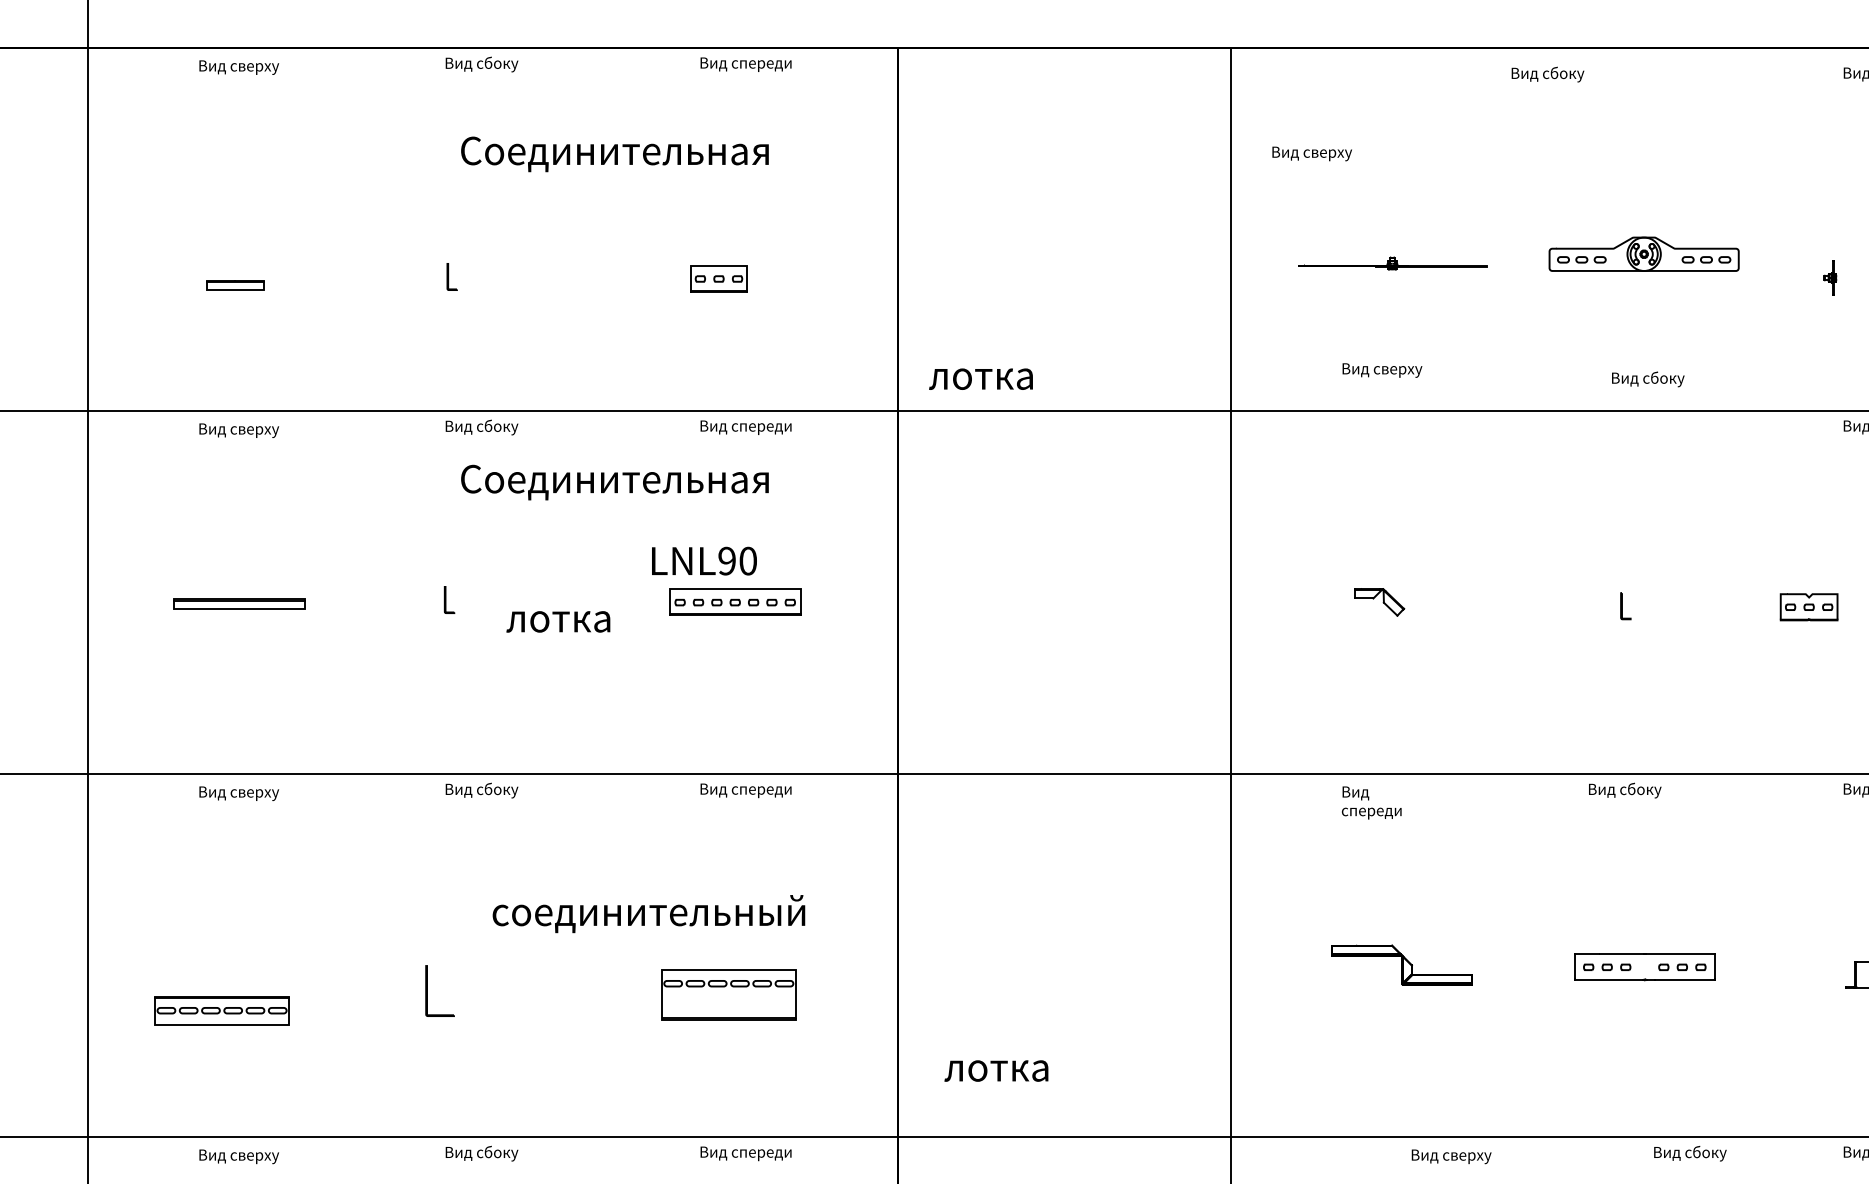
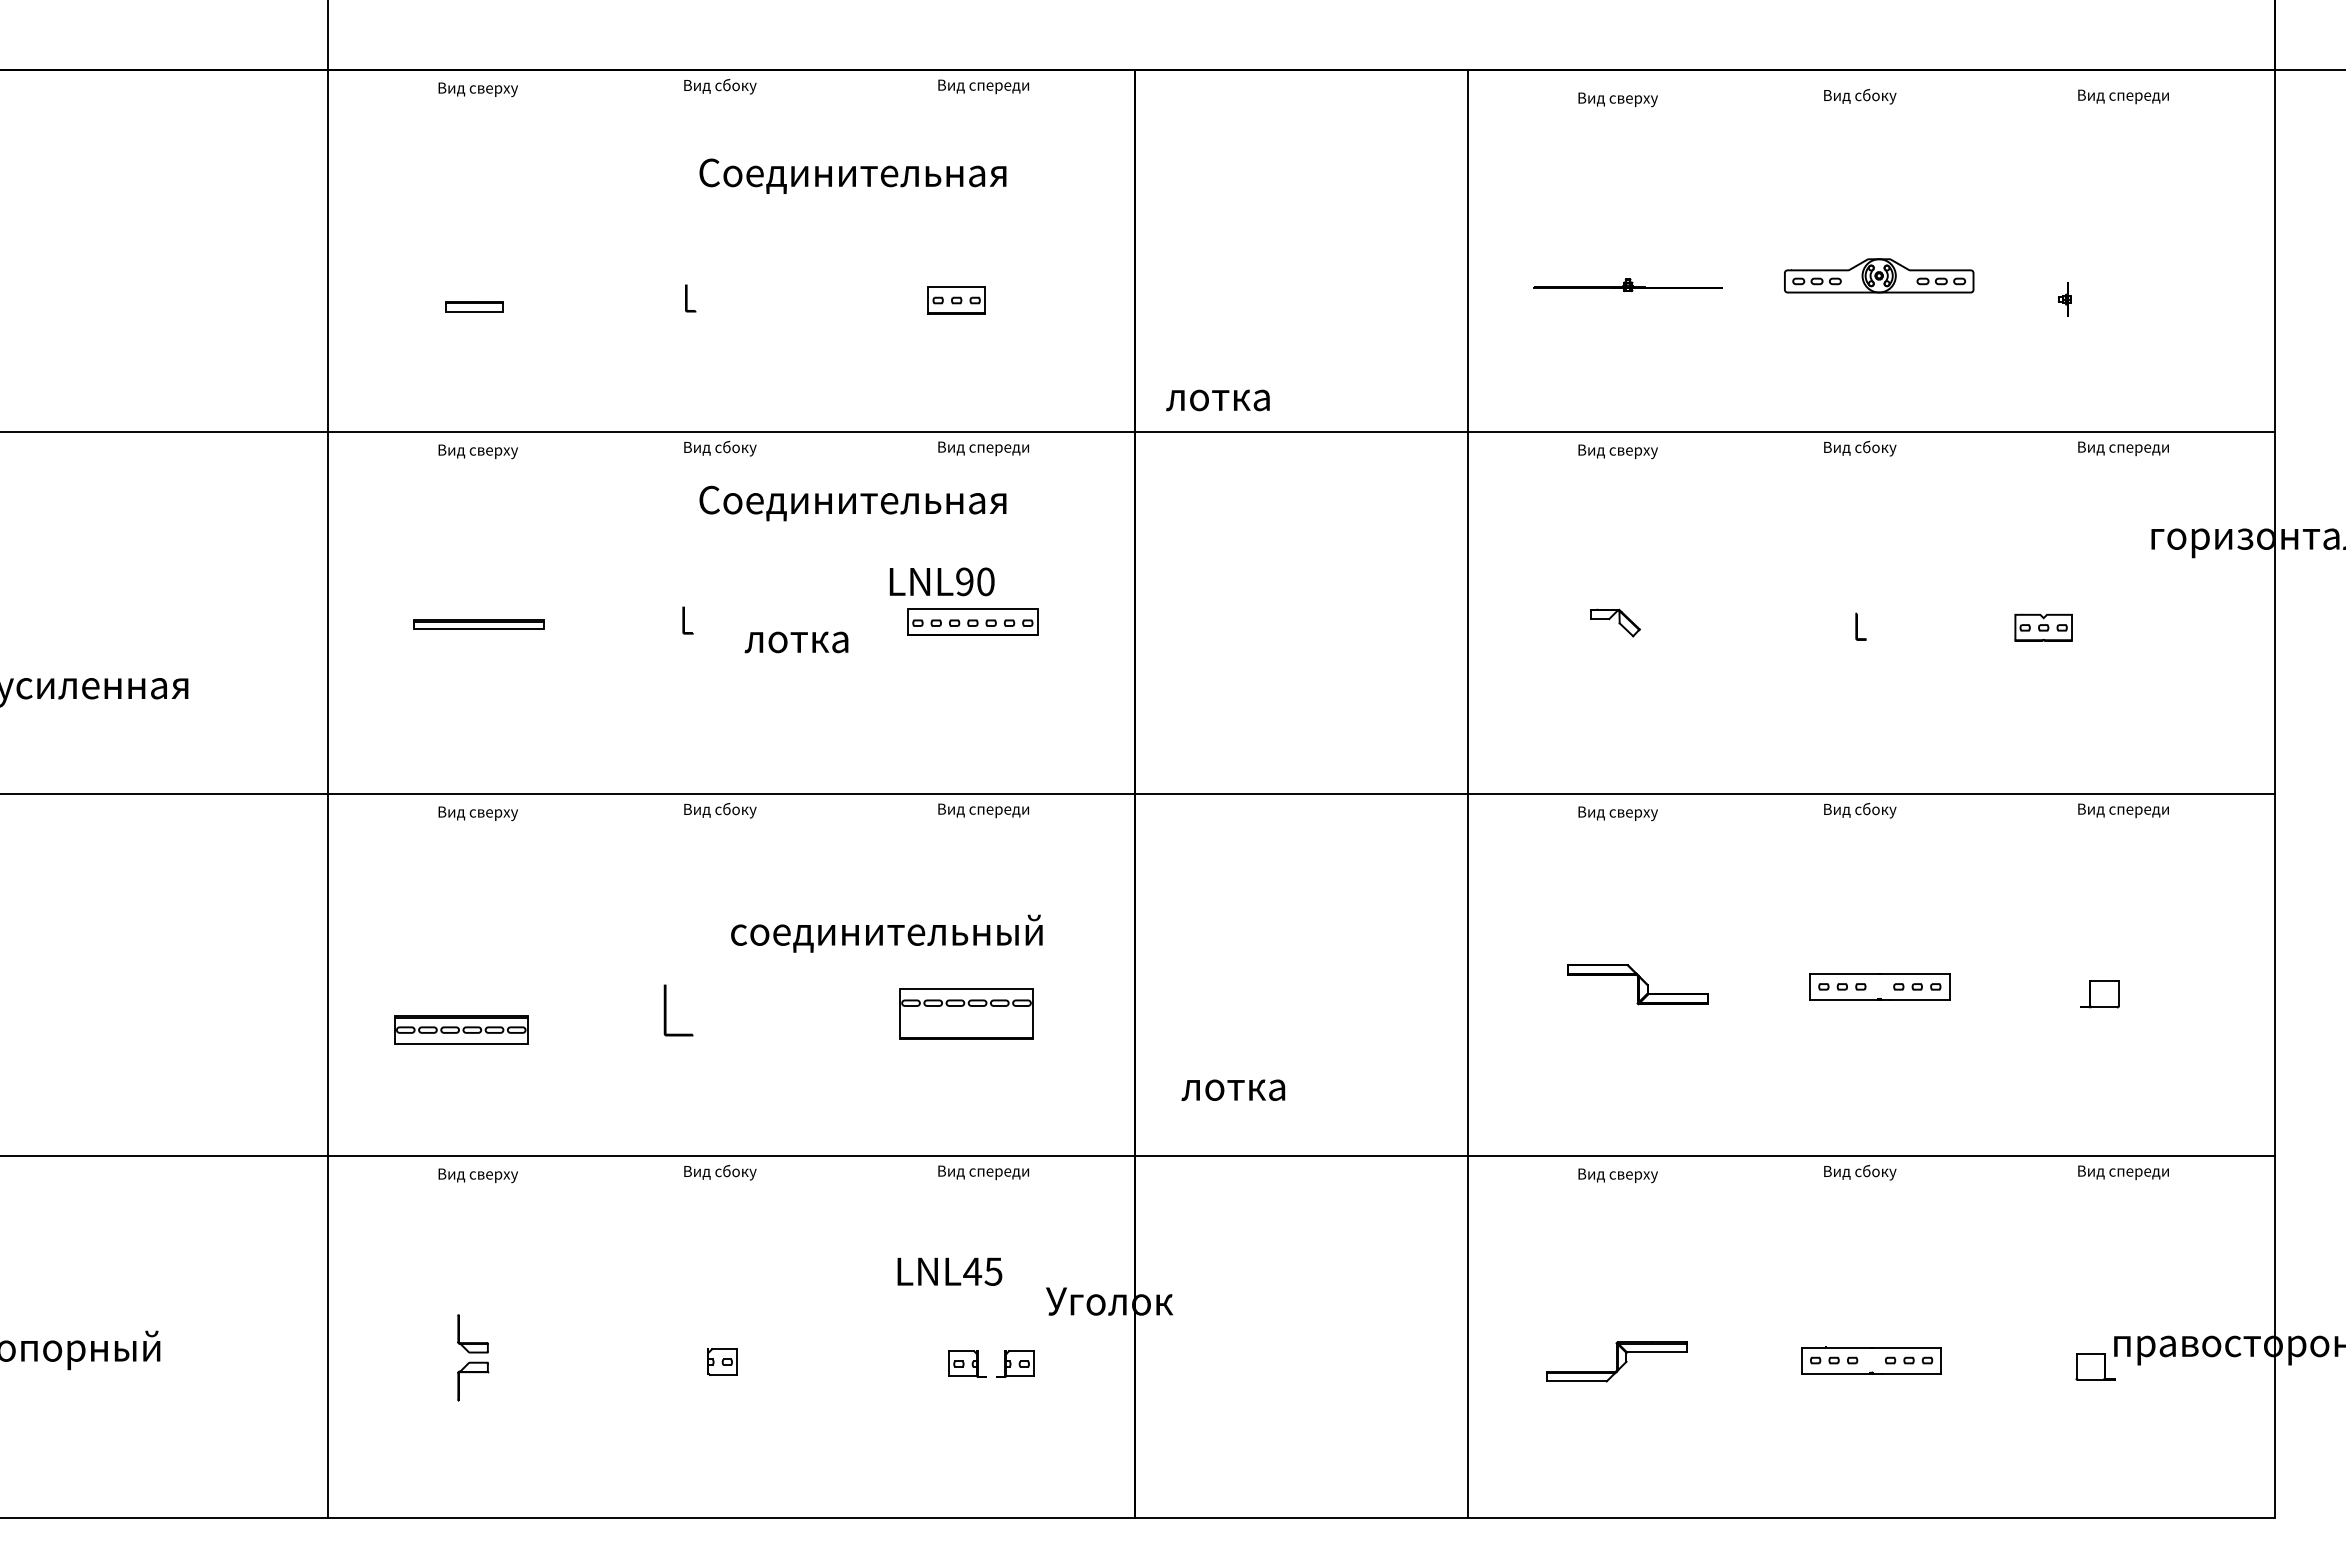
text: (1548, 74) -> (1860, 96), moved
text: (1311, 153) -> (1617, 99), moved
text: (1381, 370) -> (1617, 451), moved
text: (1648, 379) -> (1860, 448), moved
text: (1381, 804) -> (1617, 824), Вид спереди -> Вид сверху
text: (1690, 1153) -> (1860, 1172), moved
text: (1450, 1156) -> (1617, 1175), moved

